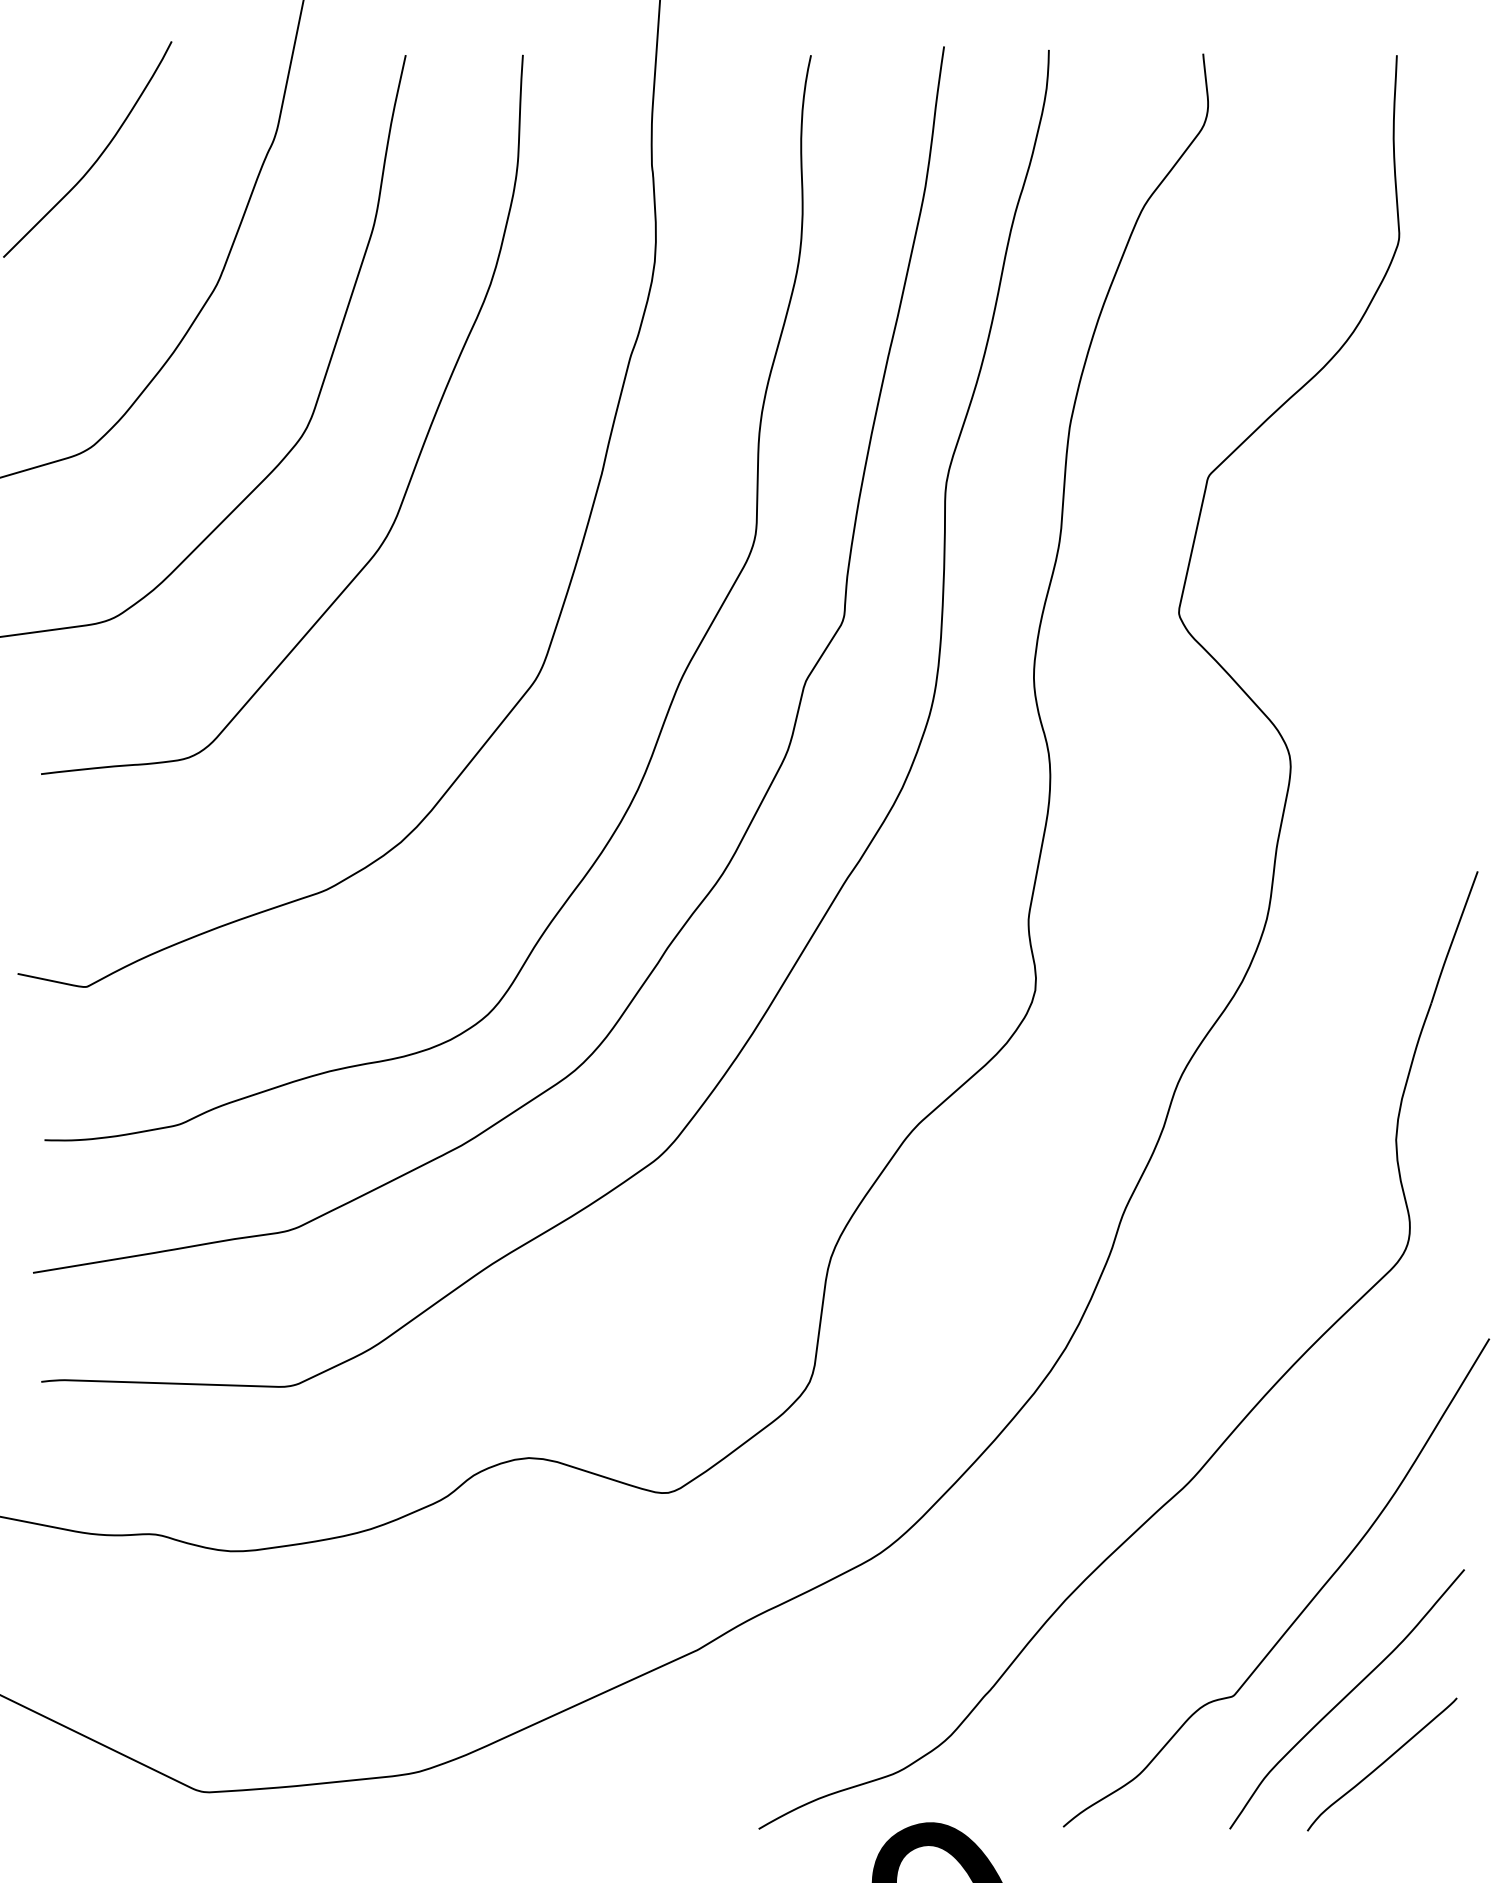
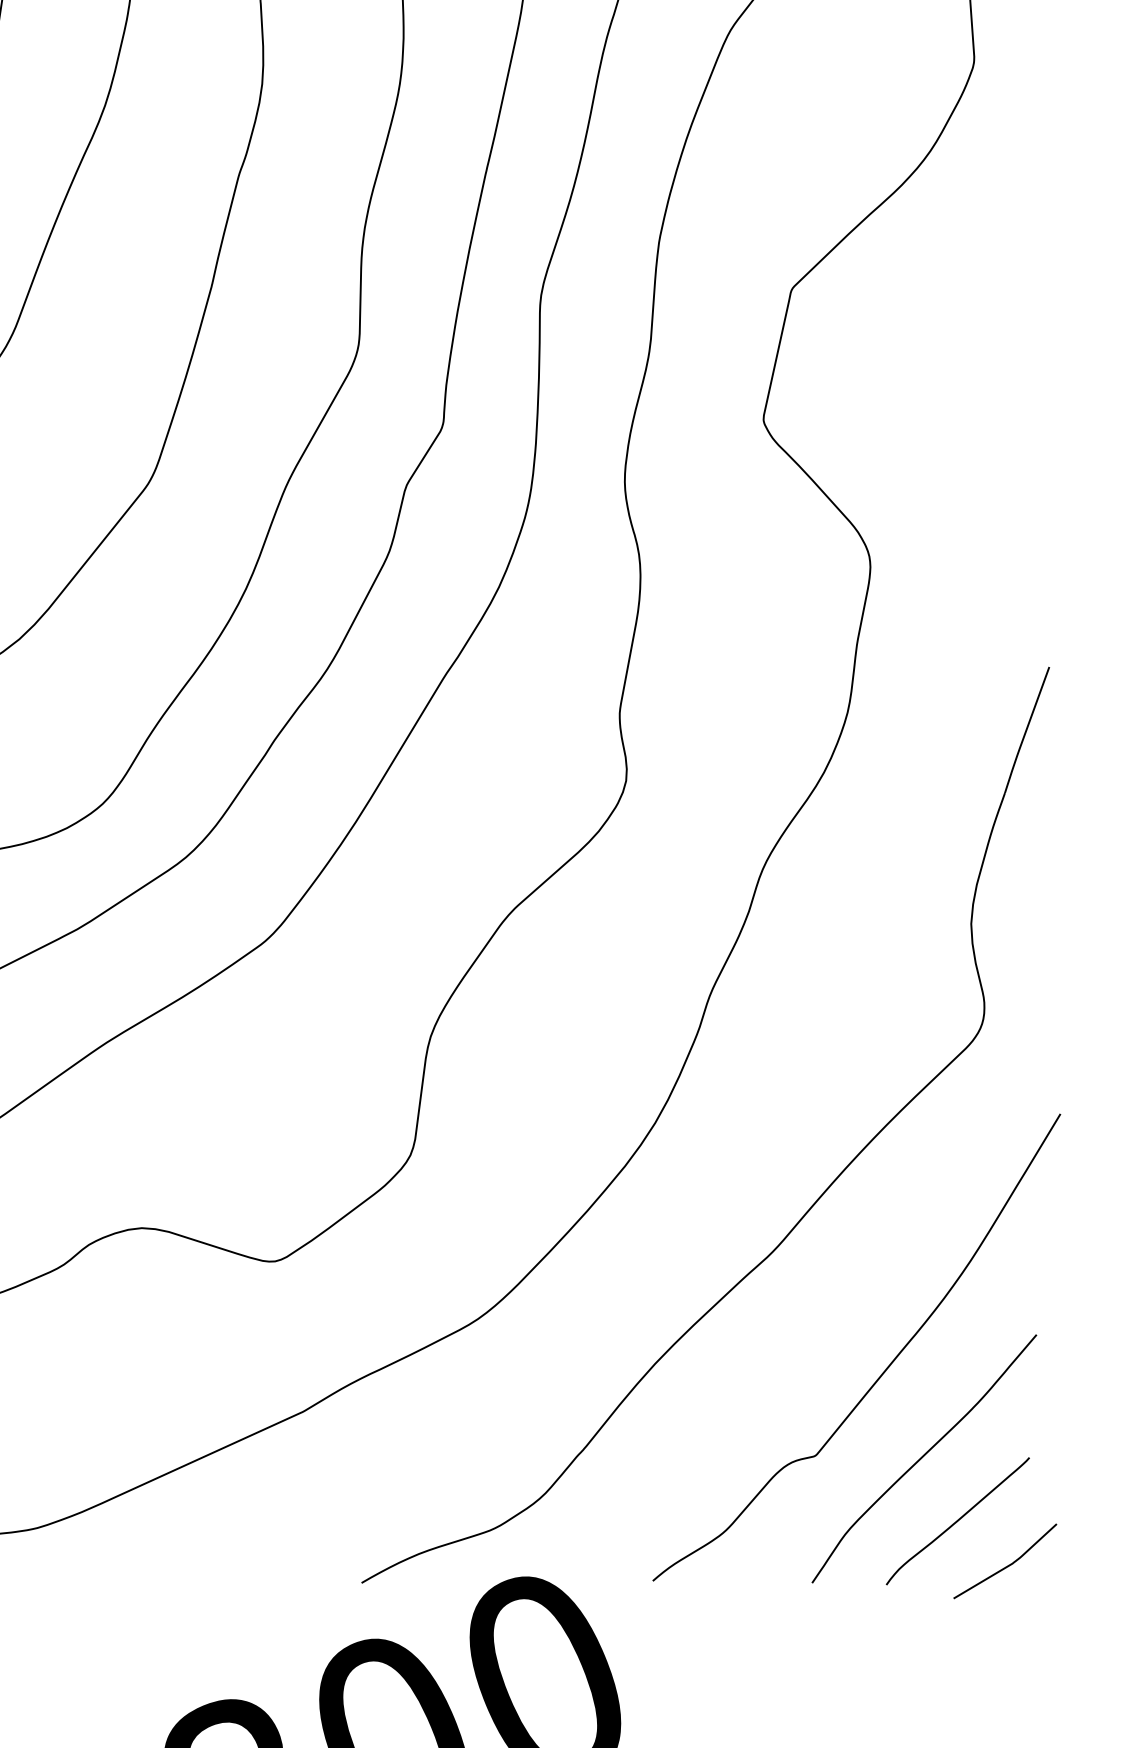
curve: (1434, 1810) -> (1007, 1565), added

